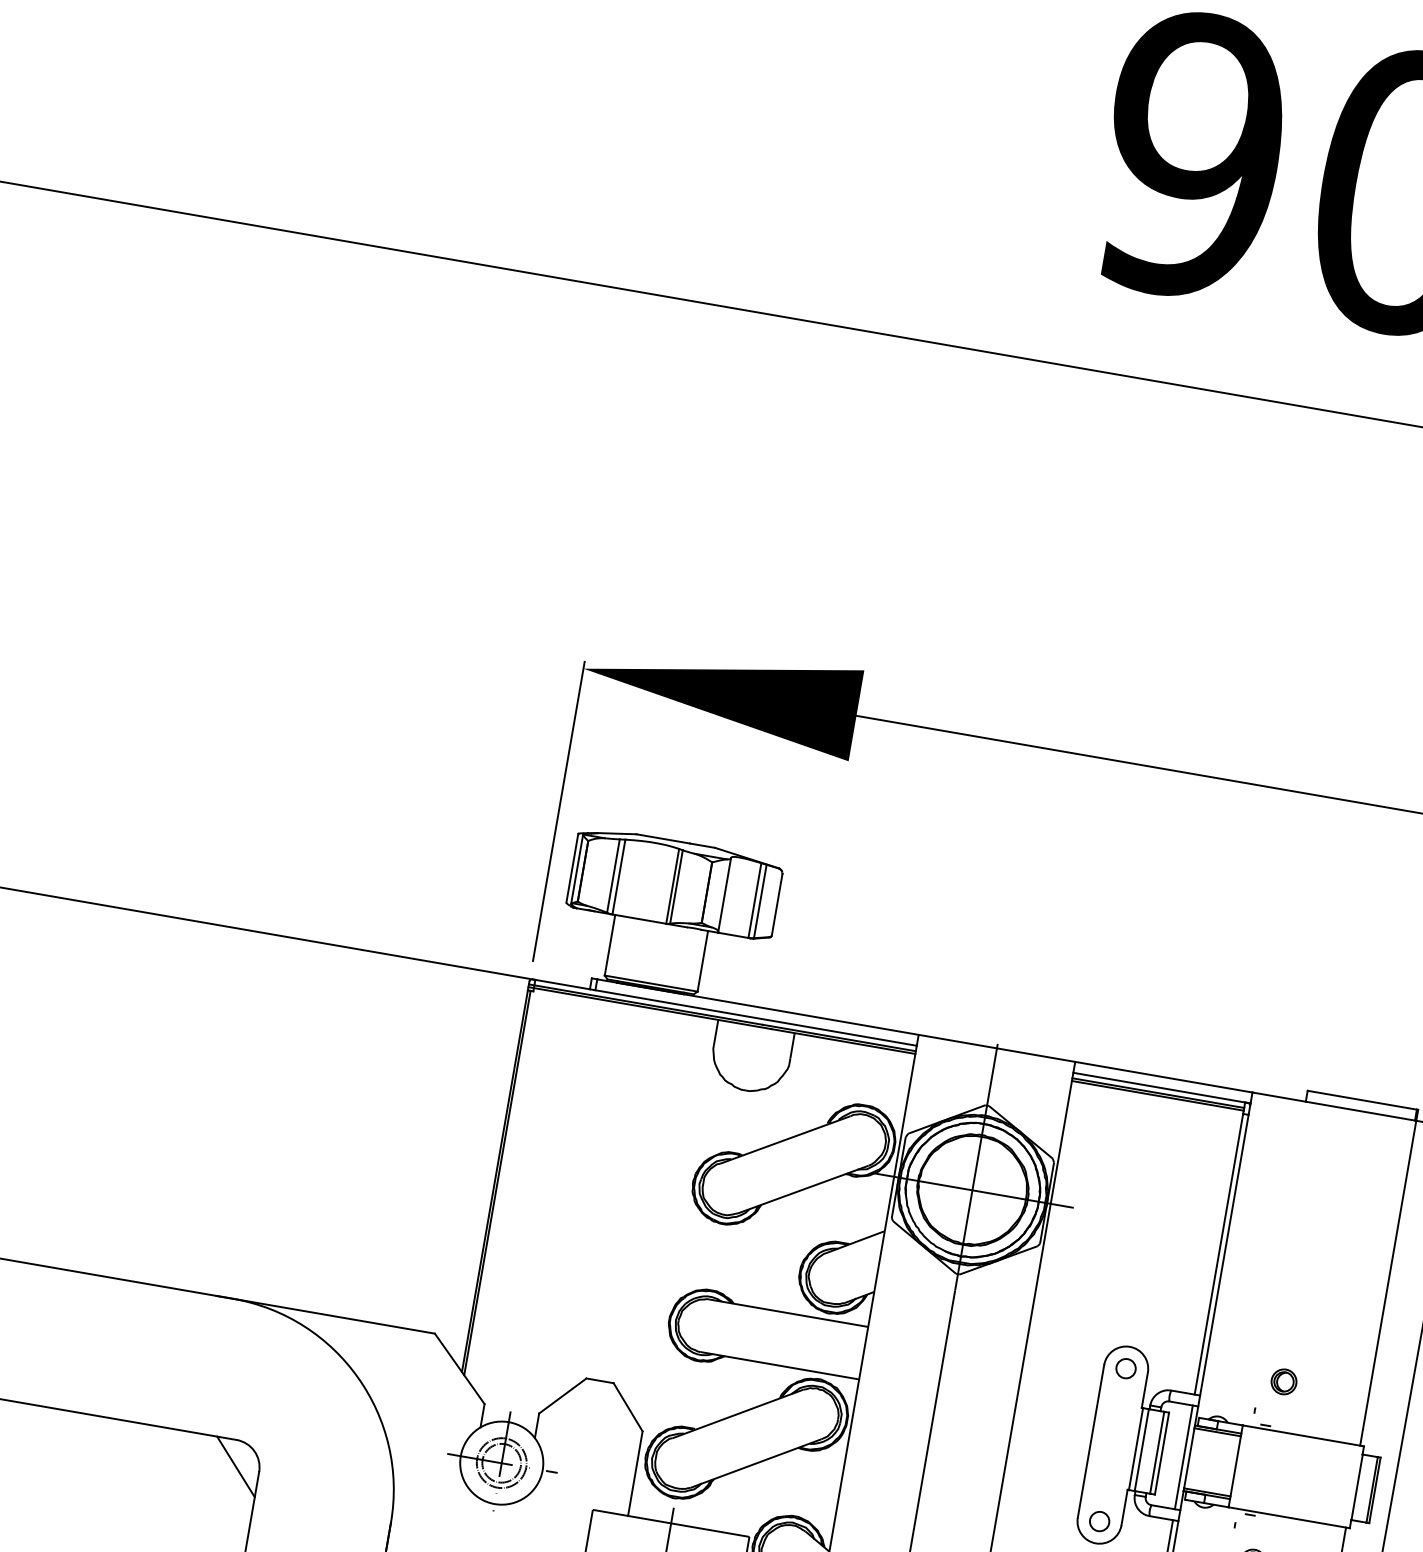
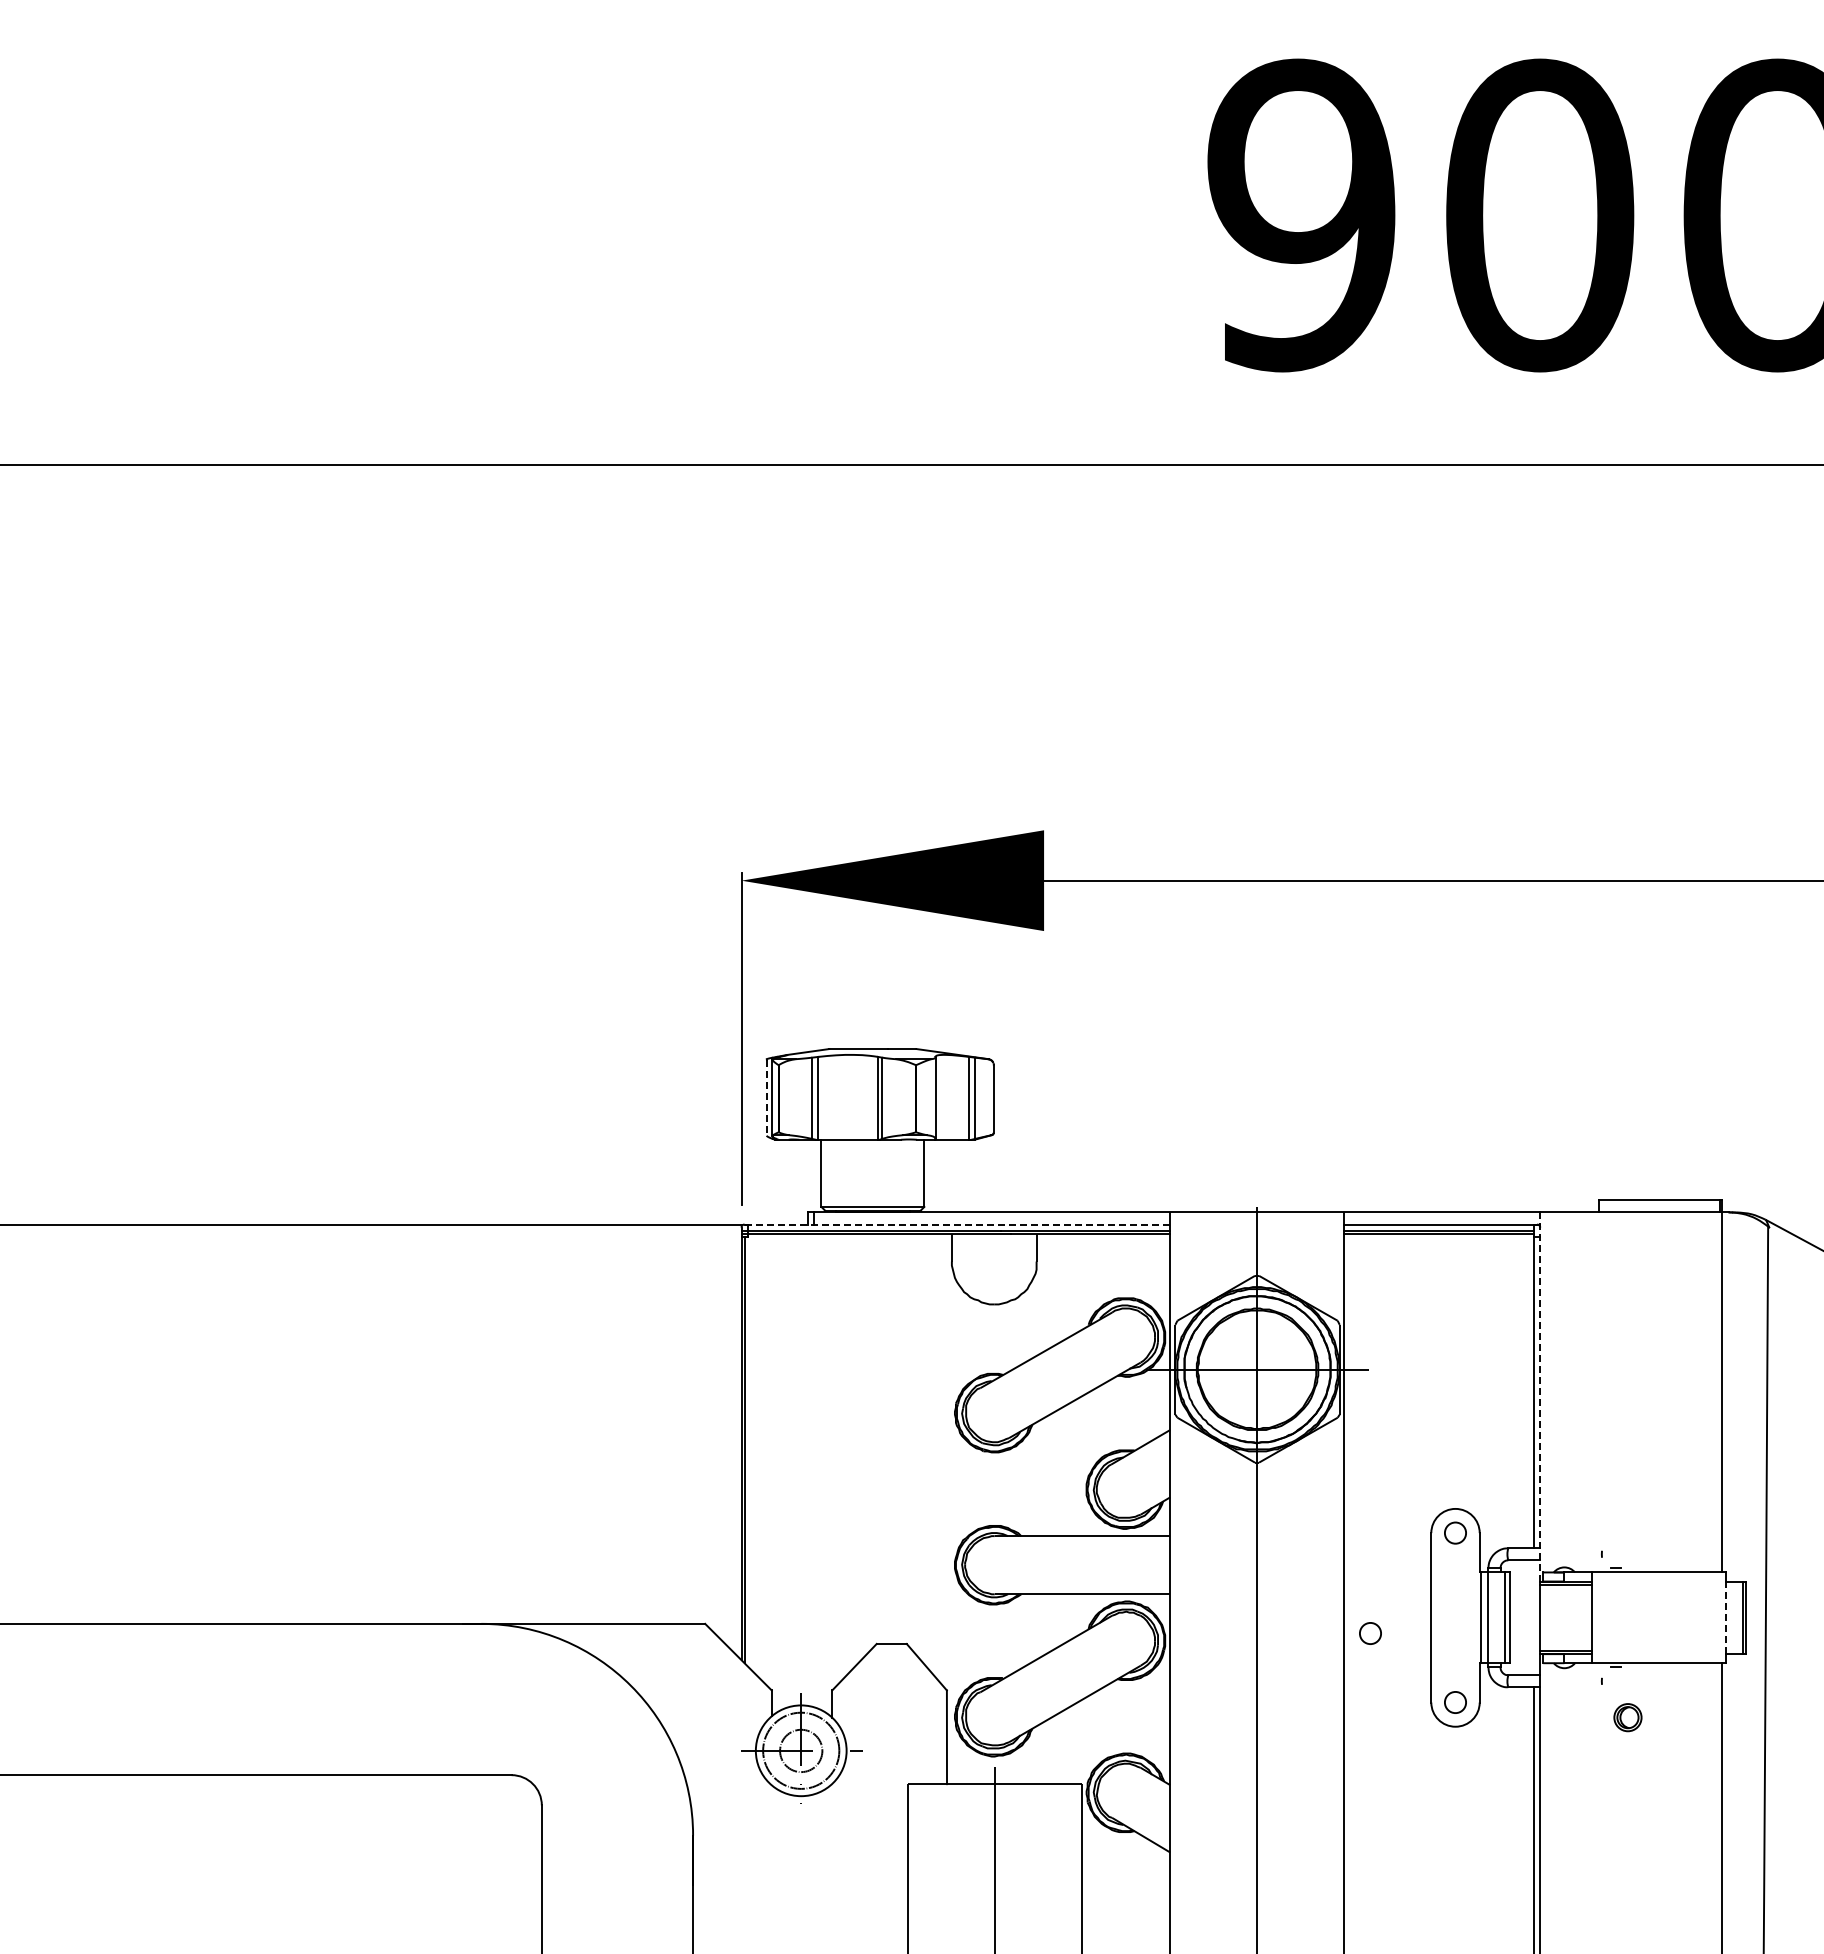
line: (572, 868) -> (766, 1097), solid -> dashed
line: (724, 1012) -> (957, 1224), solid -> dashed
line: (1224, 1258) -> (1540, 1396), solid -> dashed
part: (1283, 1381) -> (1627, 1517), removed
circle: (1033, 1446) -> (1370, 1633), added
line: (1184, 1457) -> (1534, 1617), removed
circle: (502, 1462) -> (801, 1750), size x1.4
line: (235, 1467) -> (515, 1804), removed
line: (1357, 1487) -> (1726, 1617), solid -> dashed

